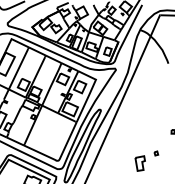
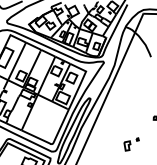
part: (146, 161) -> (131, 144), size x0.71

